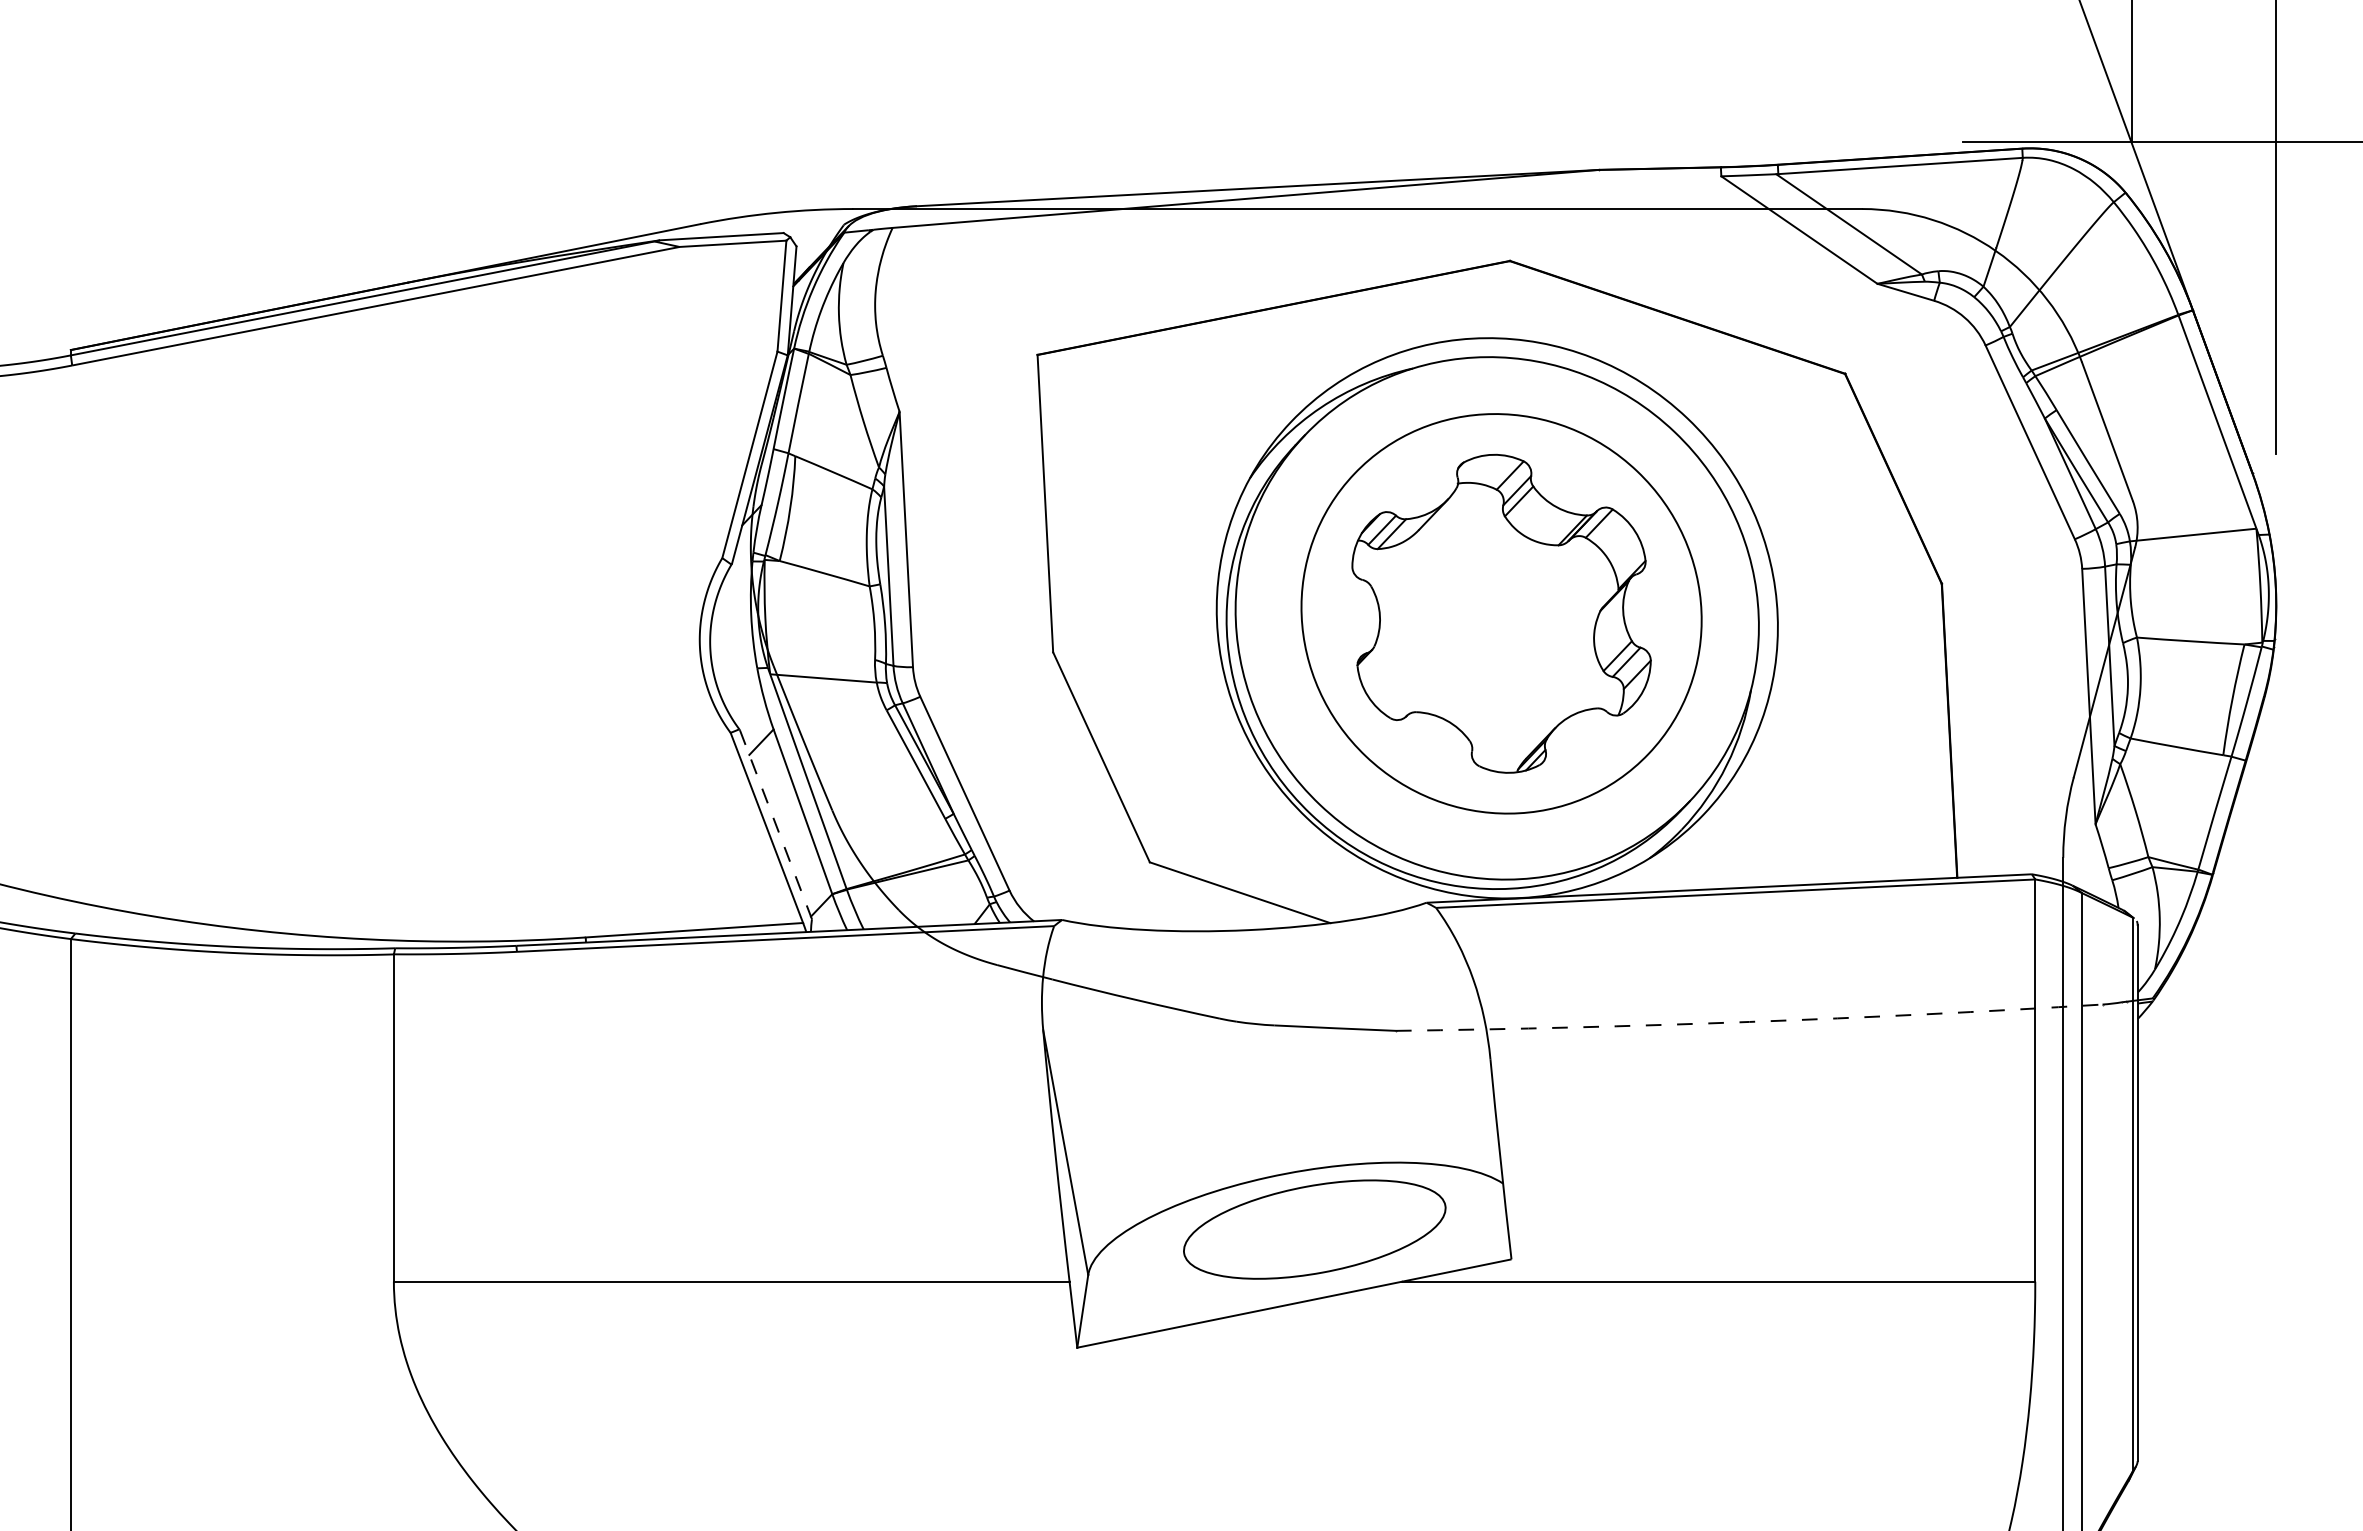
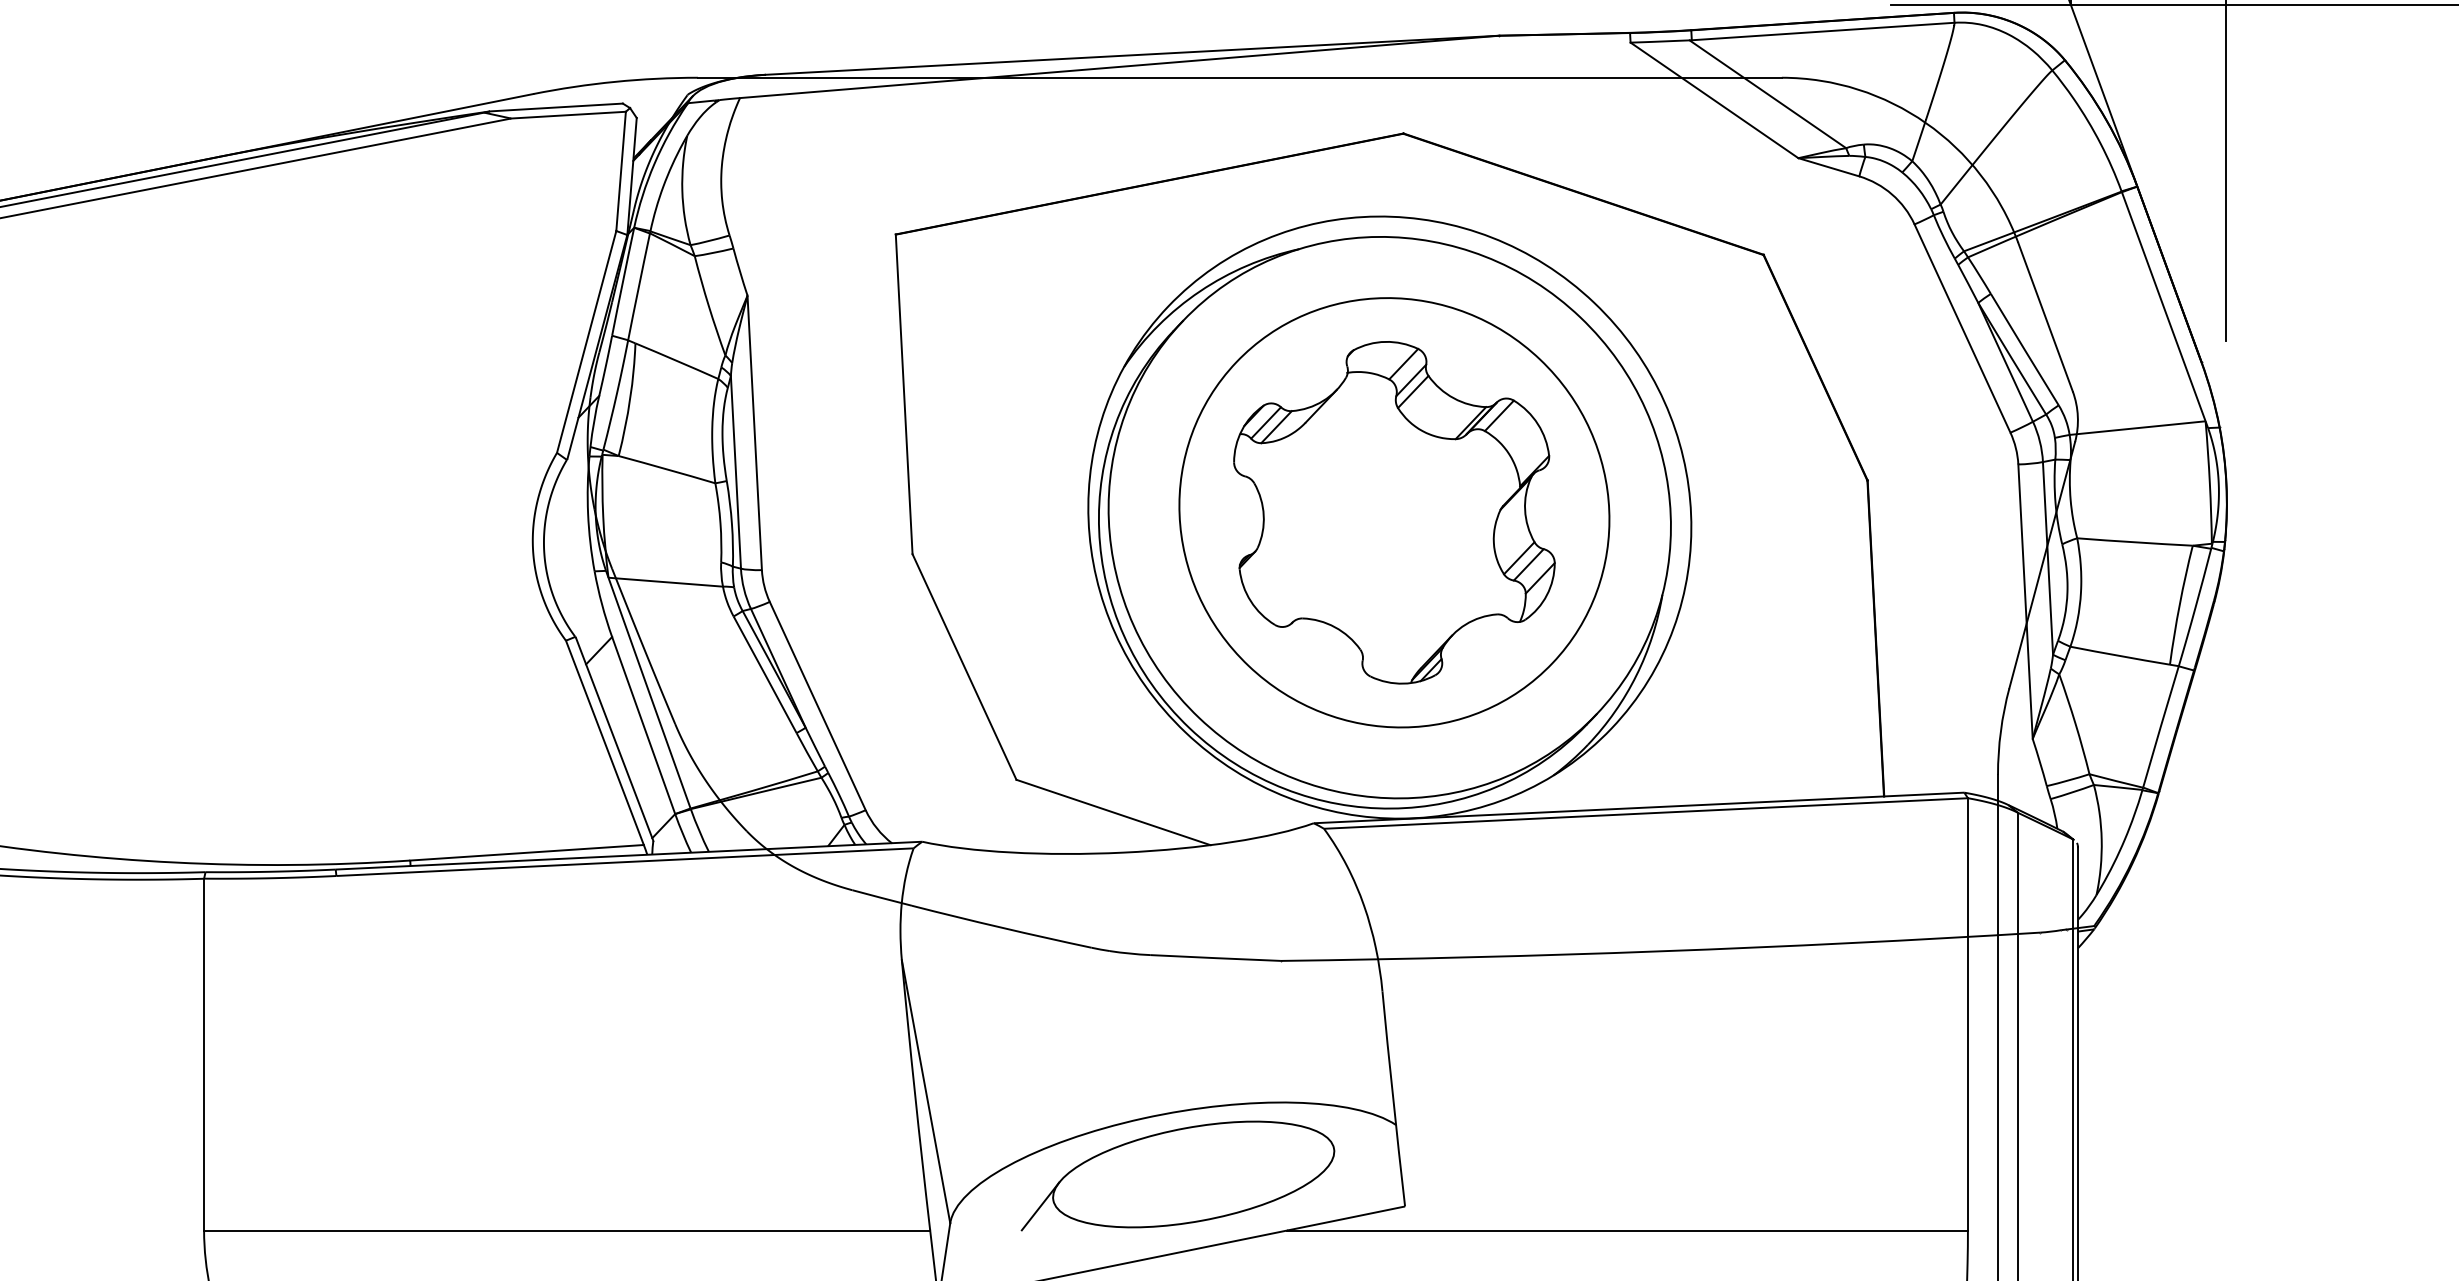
line: (776, 825) -> (615, 740), dashed -> solid
arc: (1749, 1021) -> (1660, 950), dashed -> solid
line: (1171, 1259) -> (1039, 1206), added

